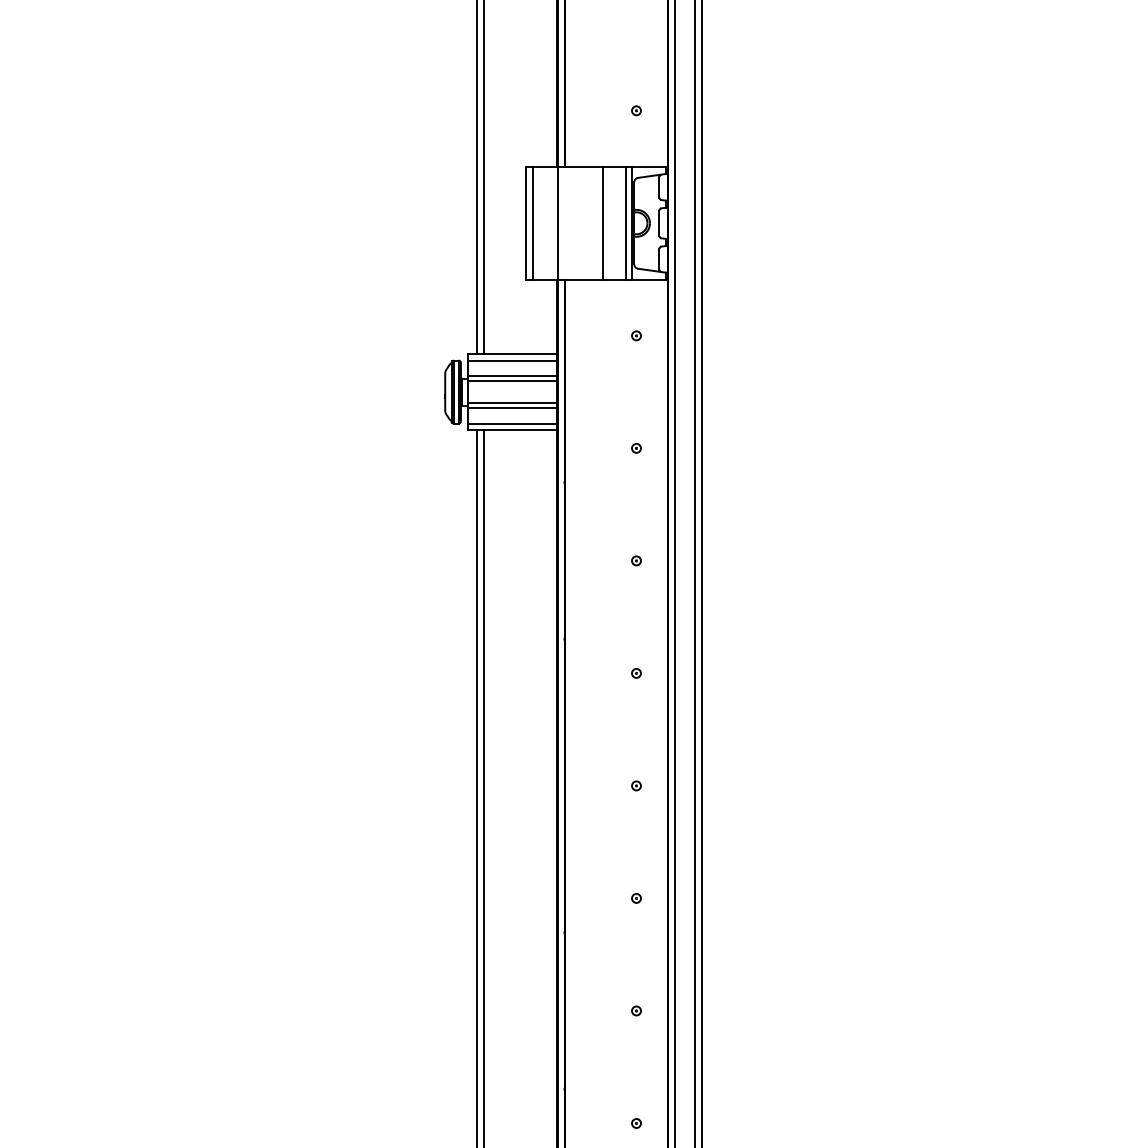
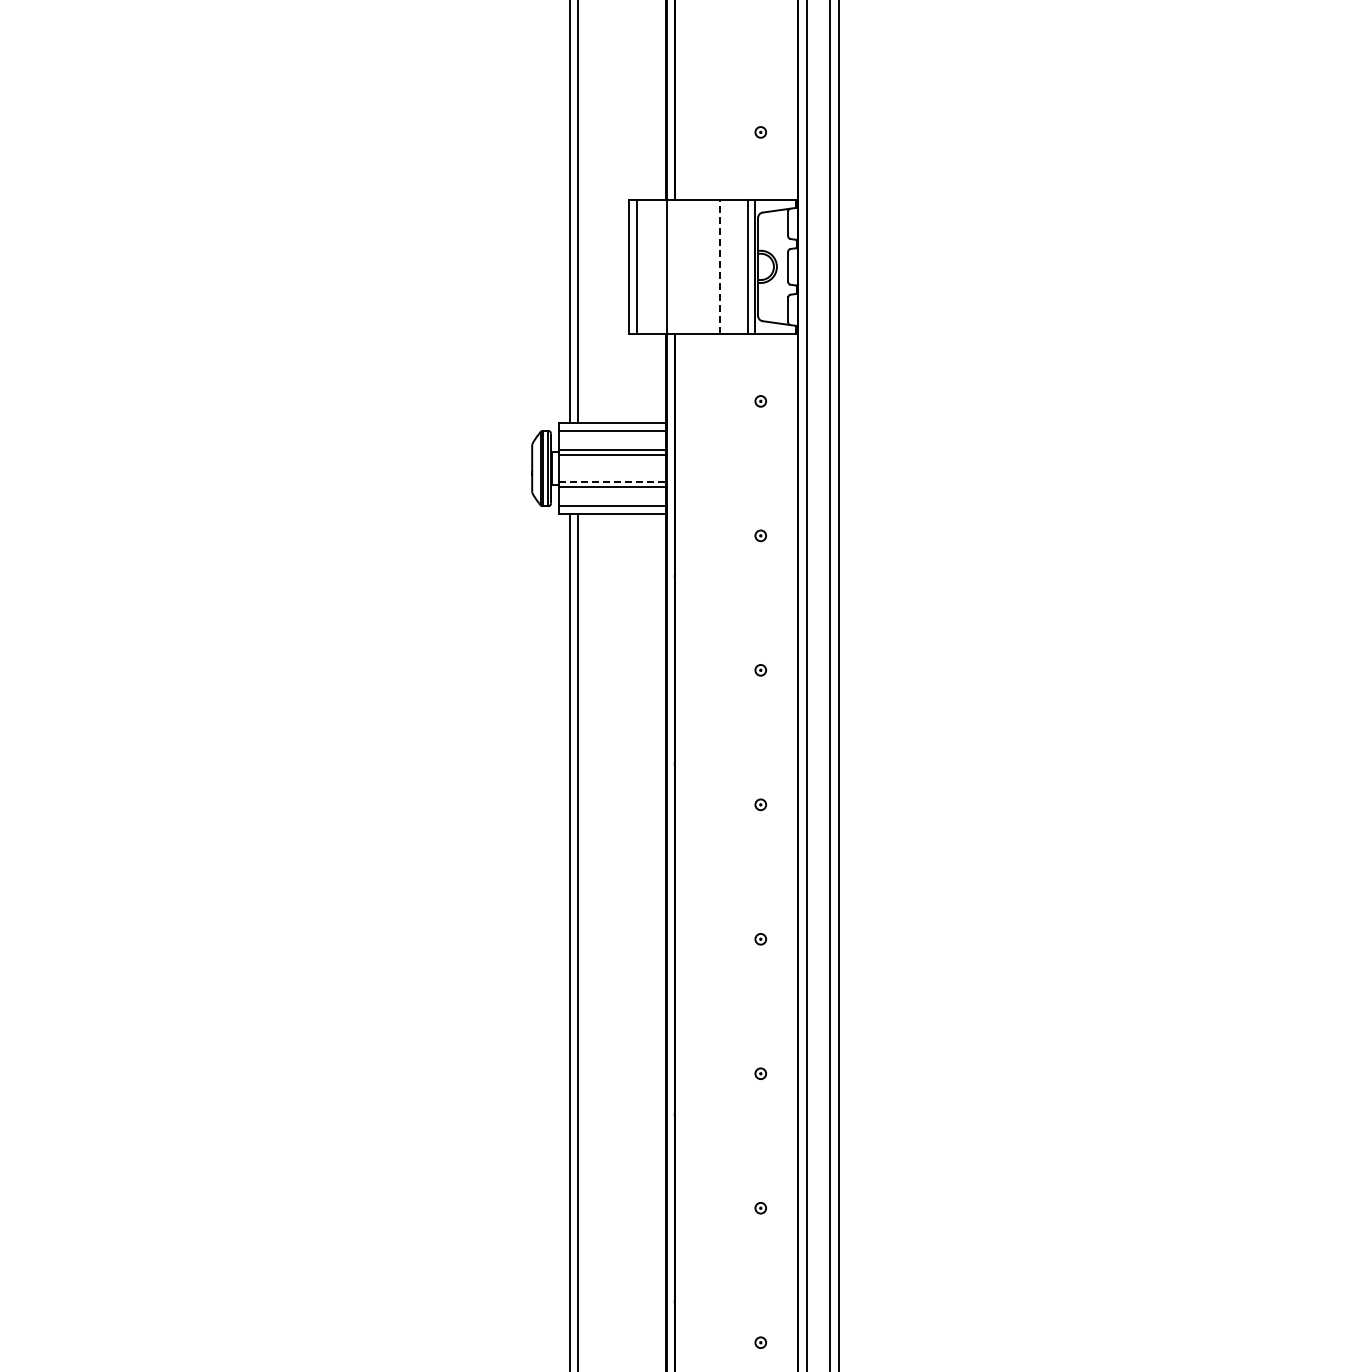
line: (602, 223) -> (720, 266), solid -> dashed
line: (512, 403) -> (612, 482), solid -> dashed

